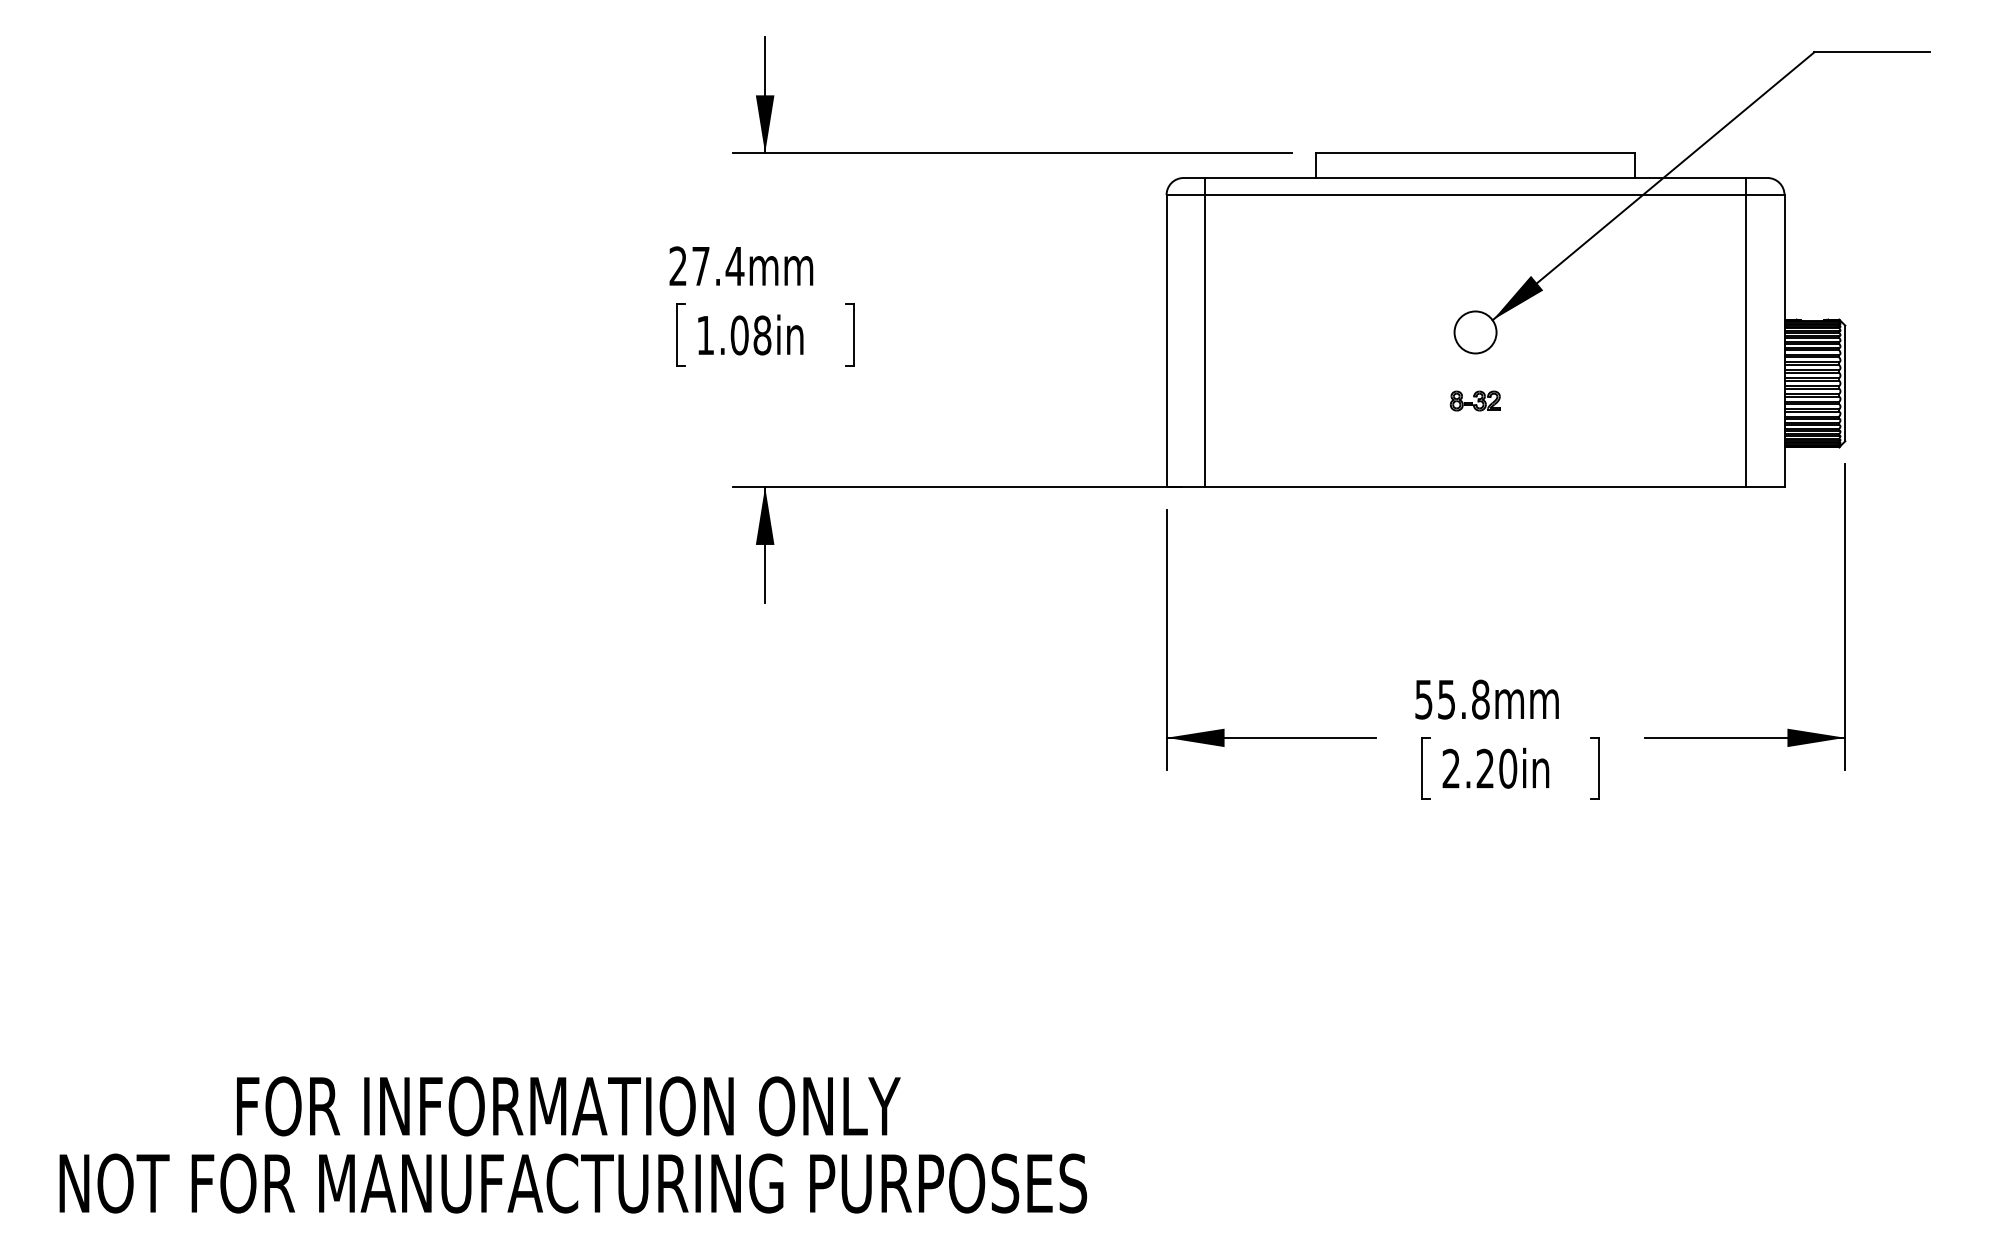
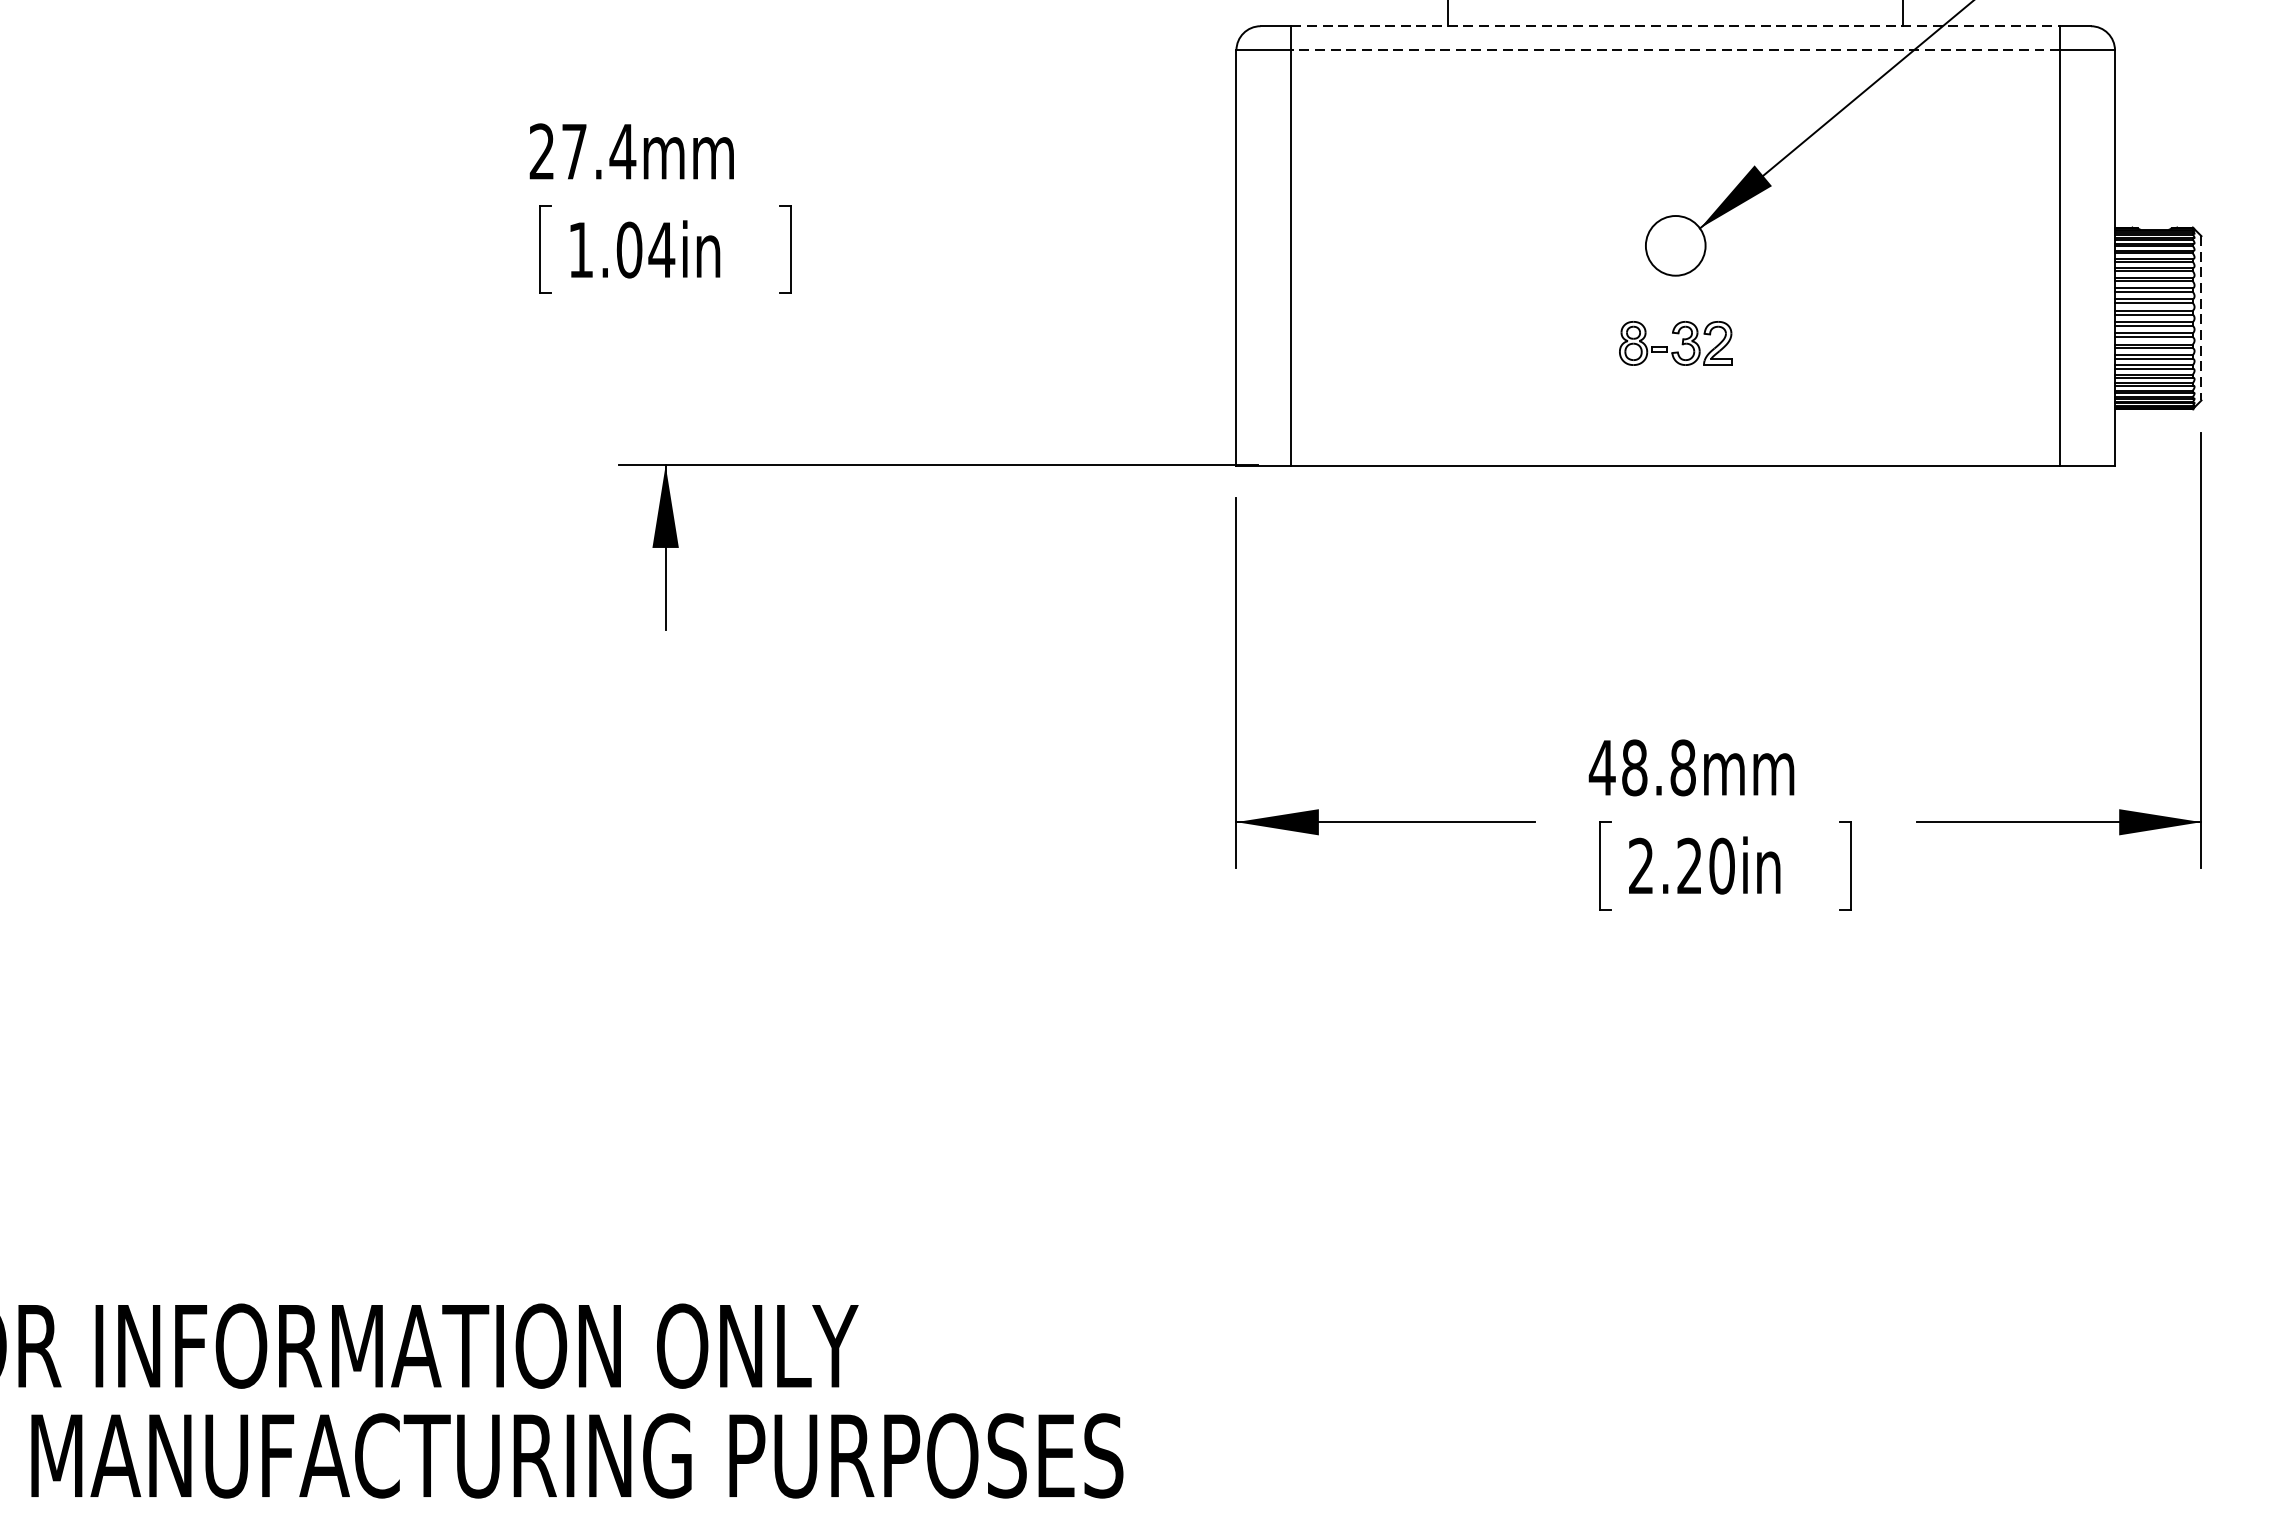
line: (1476, 177) -> (1677, 25), solid -> dashed
line: (1475, 195) -> (1675, 51), solid -> dashed
text: (762, 335) -> (661, 250), 1.08in -> 1.04in
line: (1845, 383) -> (2201, 318), solid -> dashed
part: (1474, 400) -> (1674, 342), size x1.6
text: (1434, 699) -> (1617, 767), 55.8mm -> 48.8mm

